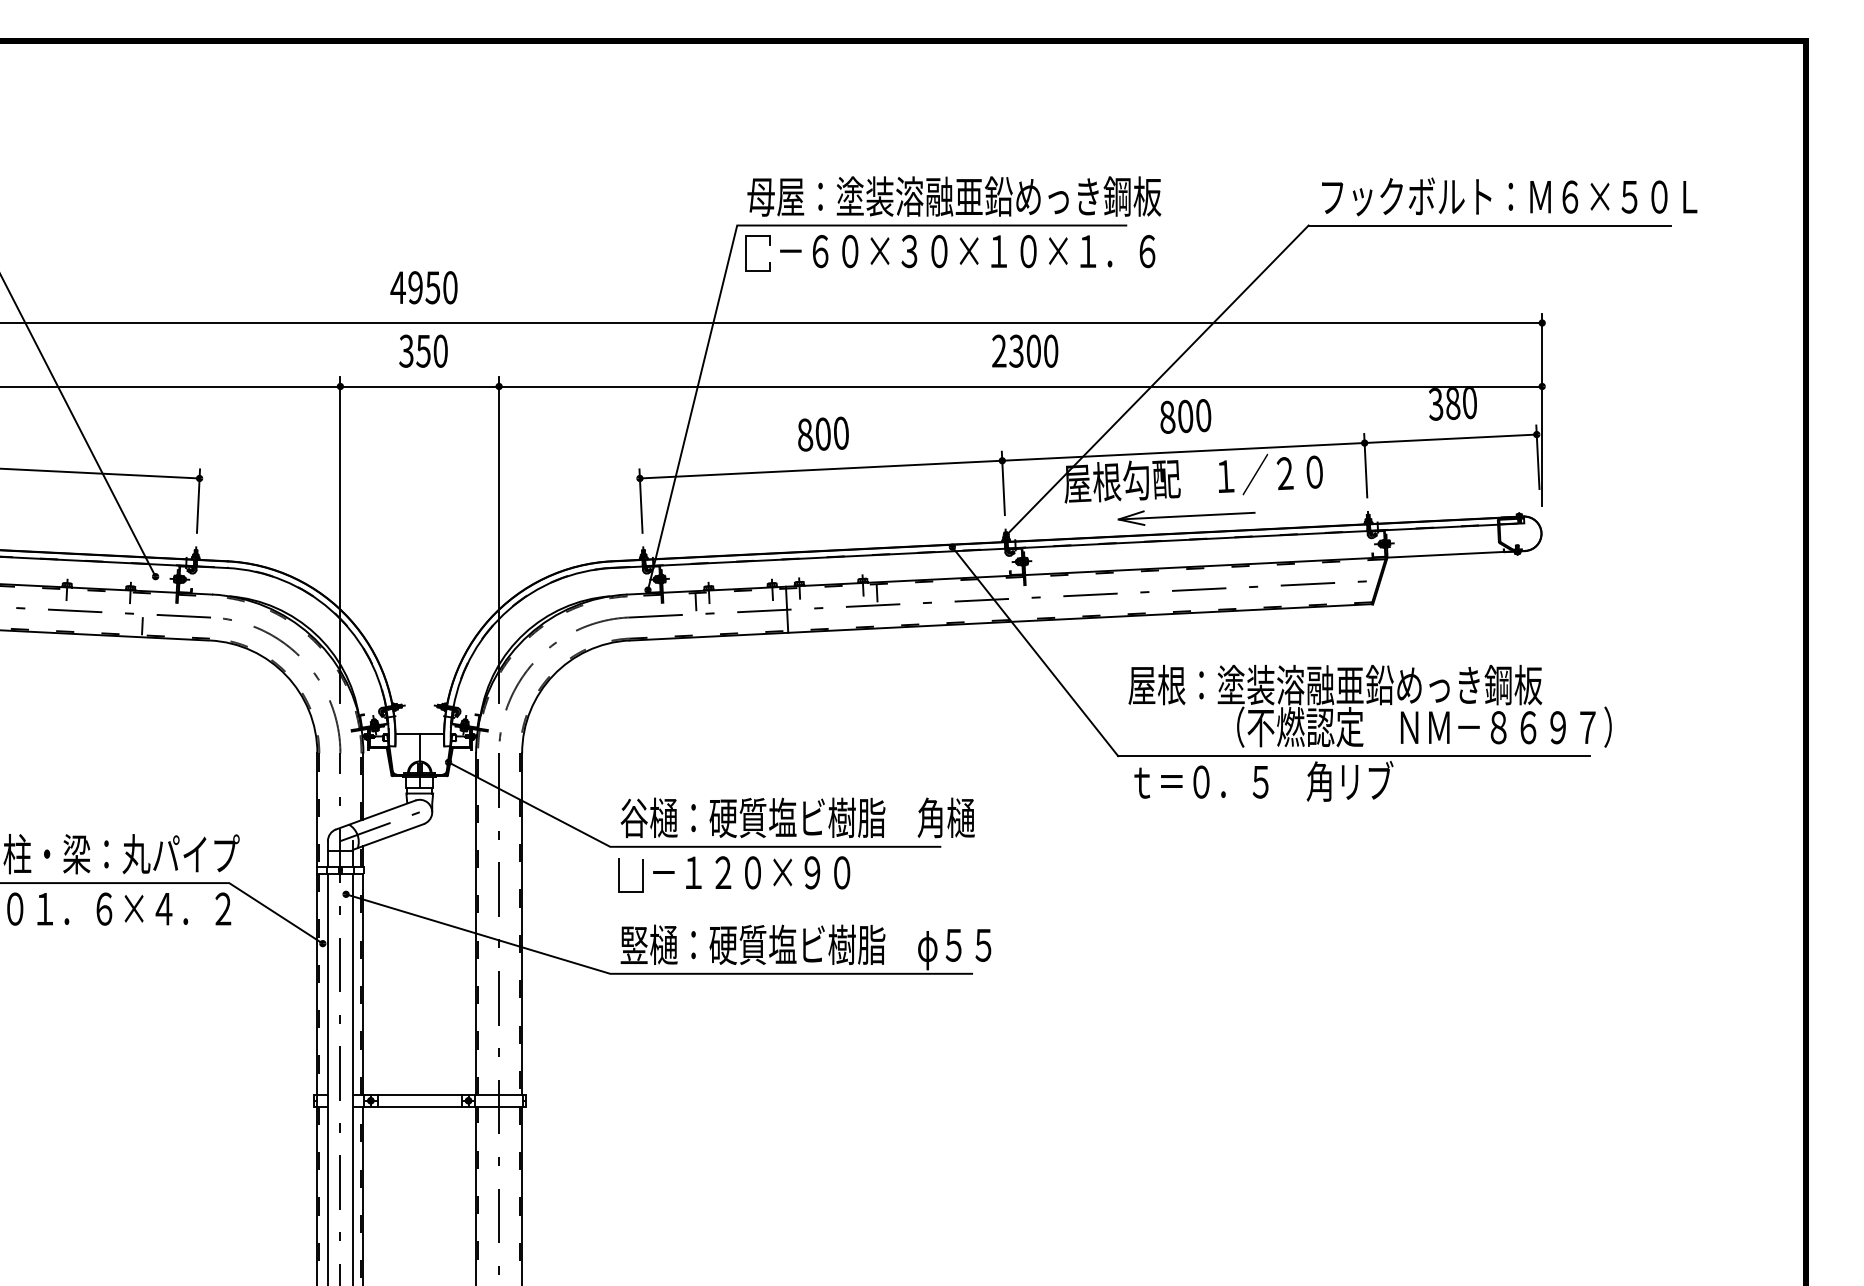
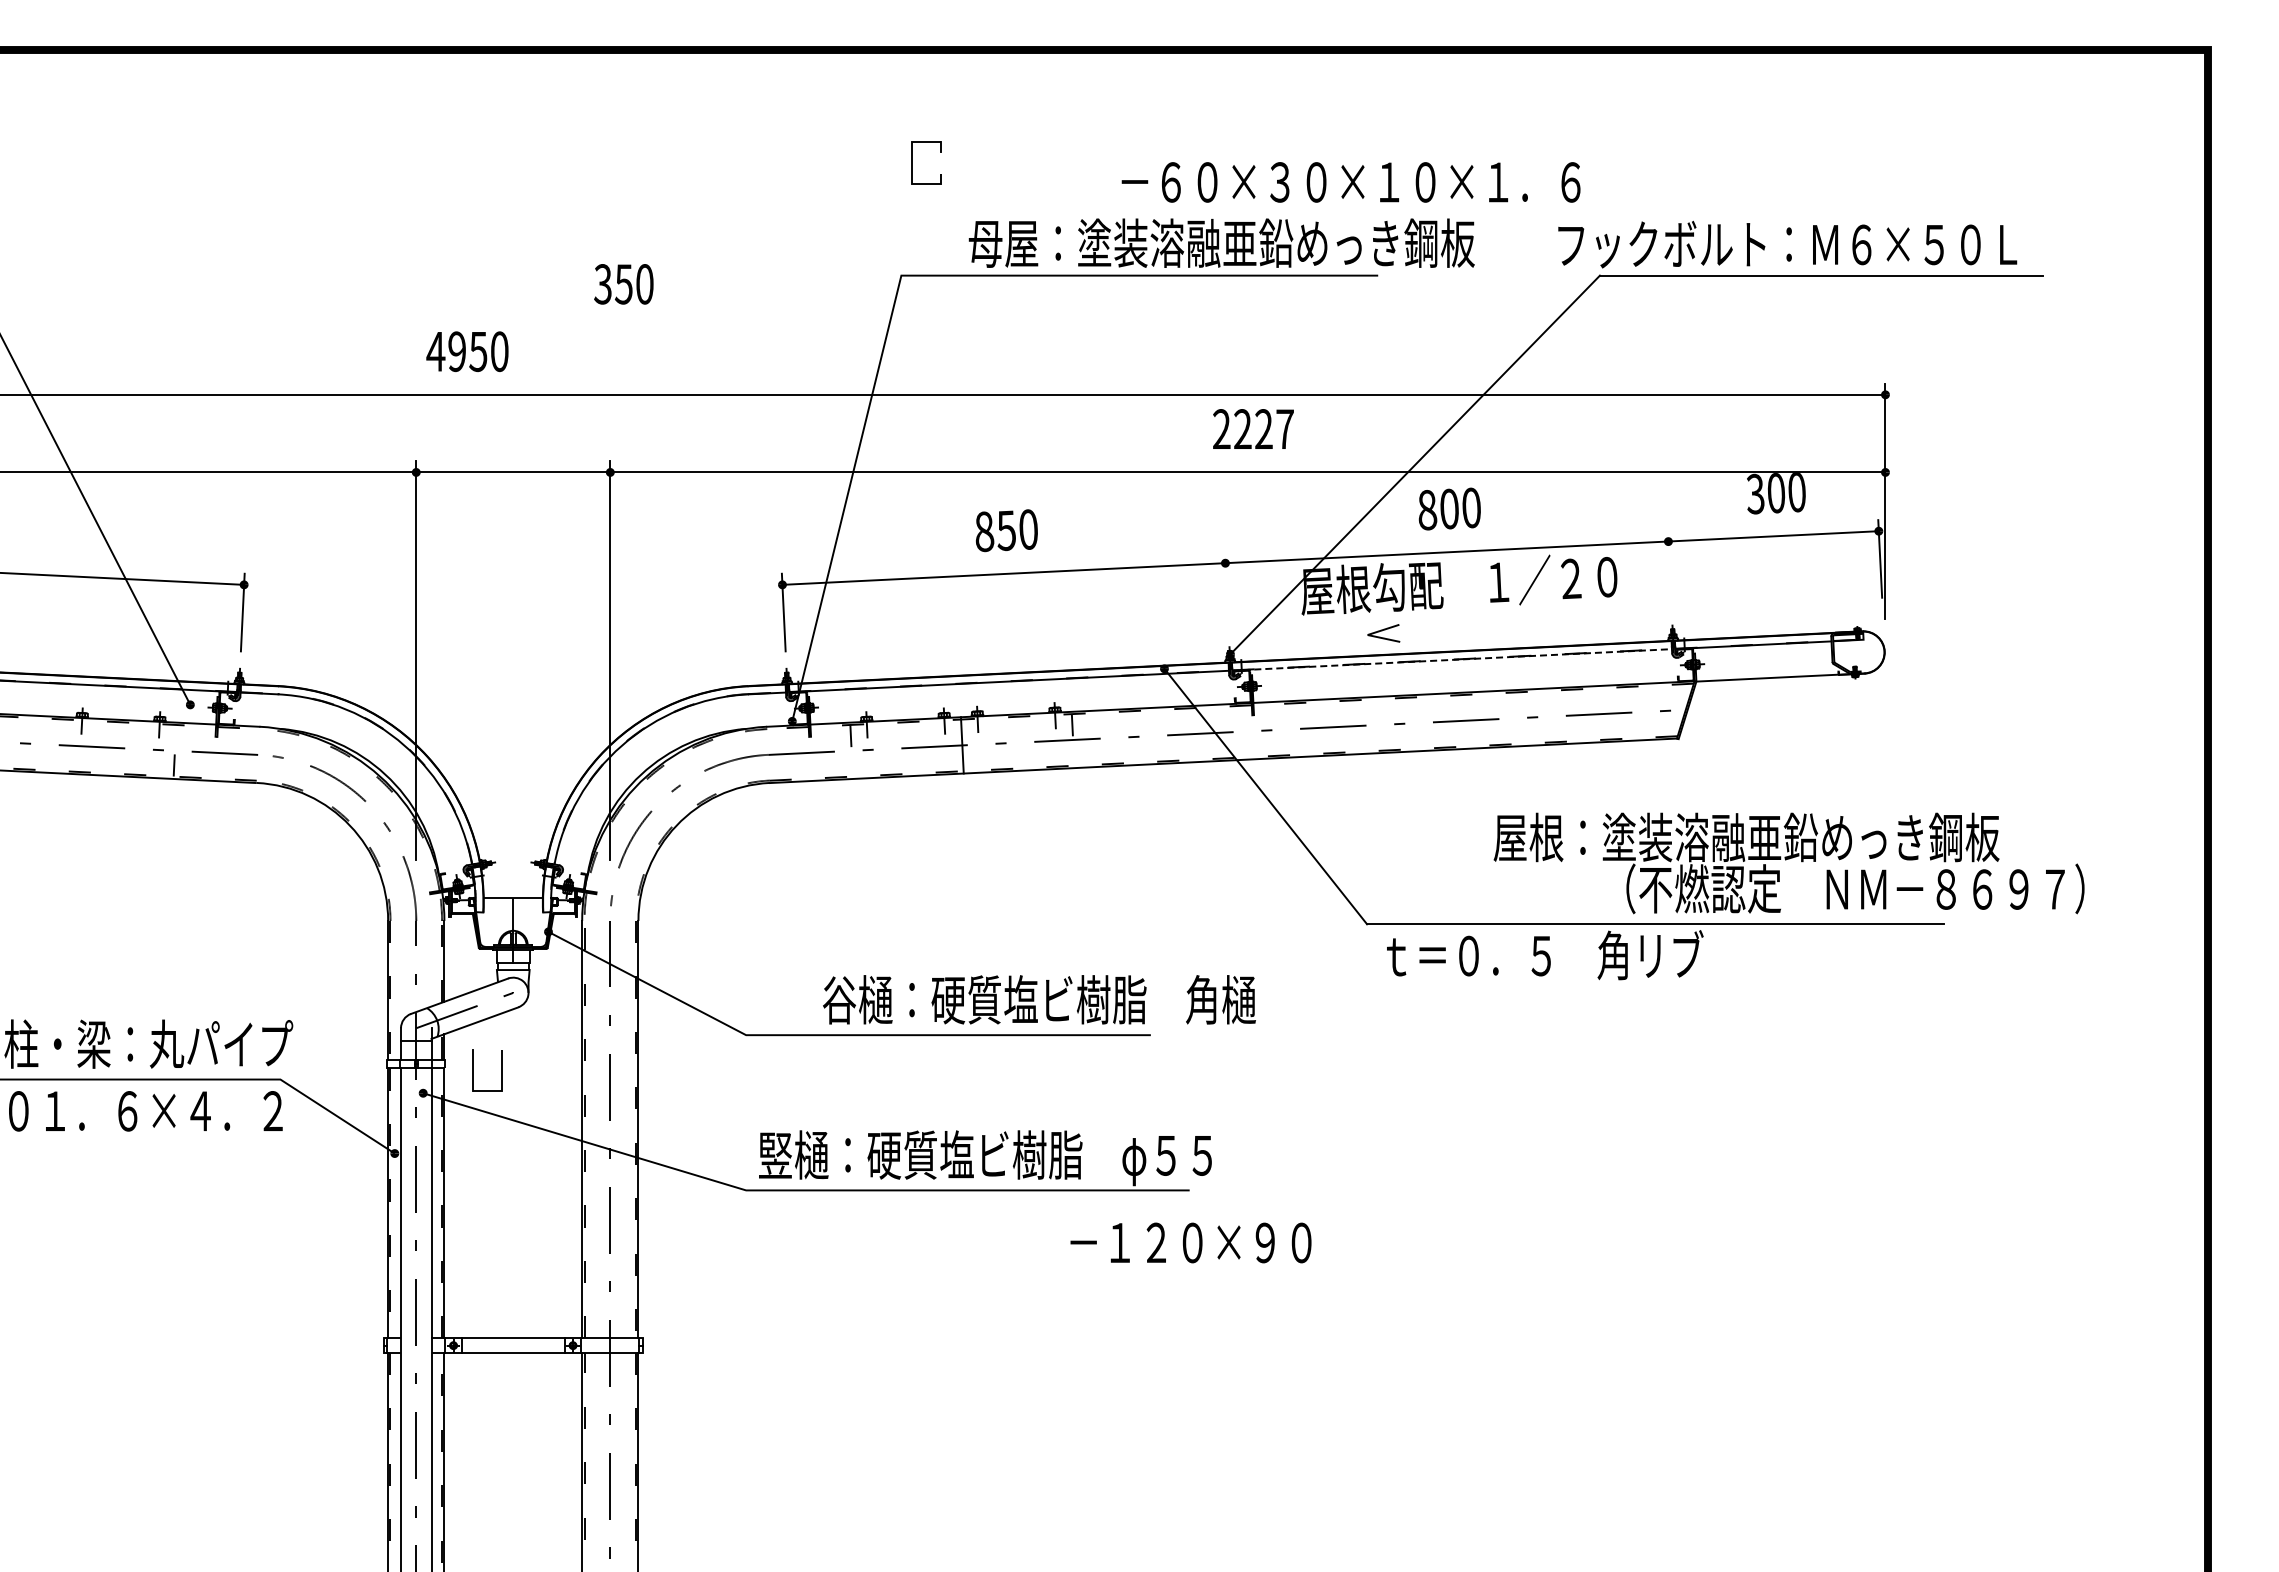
text: (954, 195) -> (1221, 242), moved
text: (1509, 196) -> (1787, 244), moved
text: (967, 251) -> (1350, 182), moved
part: (746, 253) -> (912, 162), moved
text: (424, 287) -> (467, 351), moved
text: (423, 351) -> (623, 284), moved
text: (1033, 351) -> (1263, 429), 2300 -> 2227
text: (1453, 403) -> (1776, 493), 380 -> 300
text: (823, 434) -> (1006, 530), 800 -> 850
line: (1365, 465) -> (1669, 569), removed
line: (1003, 483) -> (1226, 590), removed
line: (1186, 515) -> (1450, 630), removed
line: (1188, 539) -> (1452, 659), solid -> dashed
text: (1369, 706) -> (1788, 863), moved
text: (797, 817) -> (1039, 999), moved
text: (751, 872) -> (1190, 1242), moved
part: (619, 875) -> (473, 1070), moved

